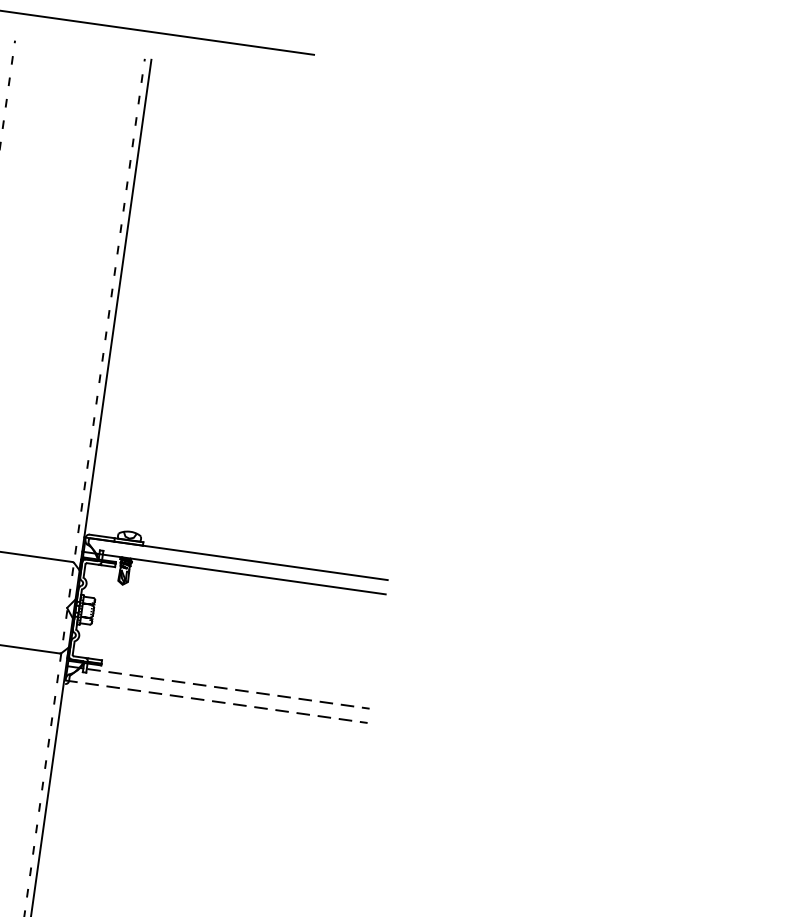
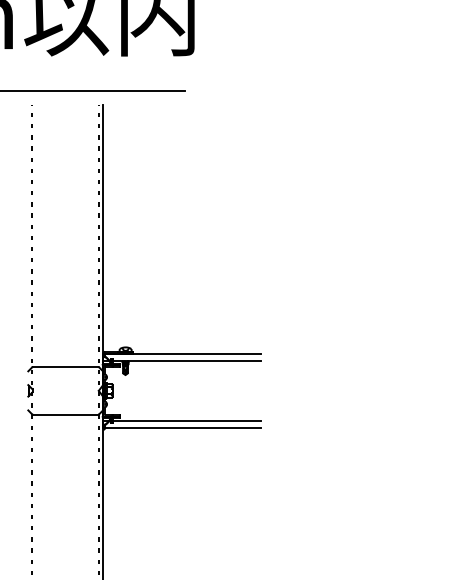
line: (219, 687) -> (182, 420), dashed -> solid
line: (217, 702) -> (182, 428), dashed -> solid

